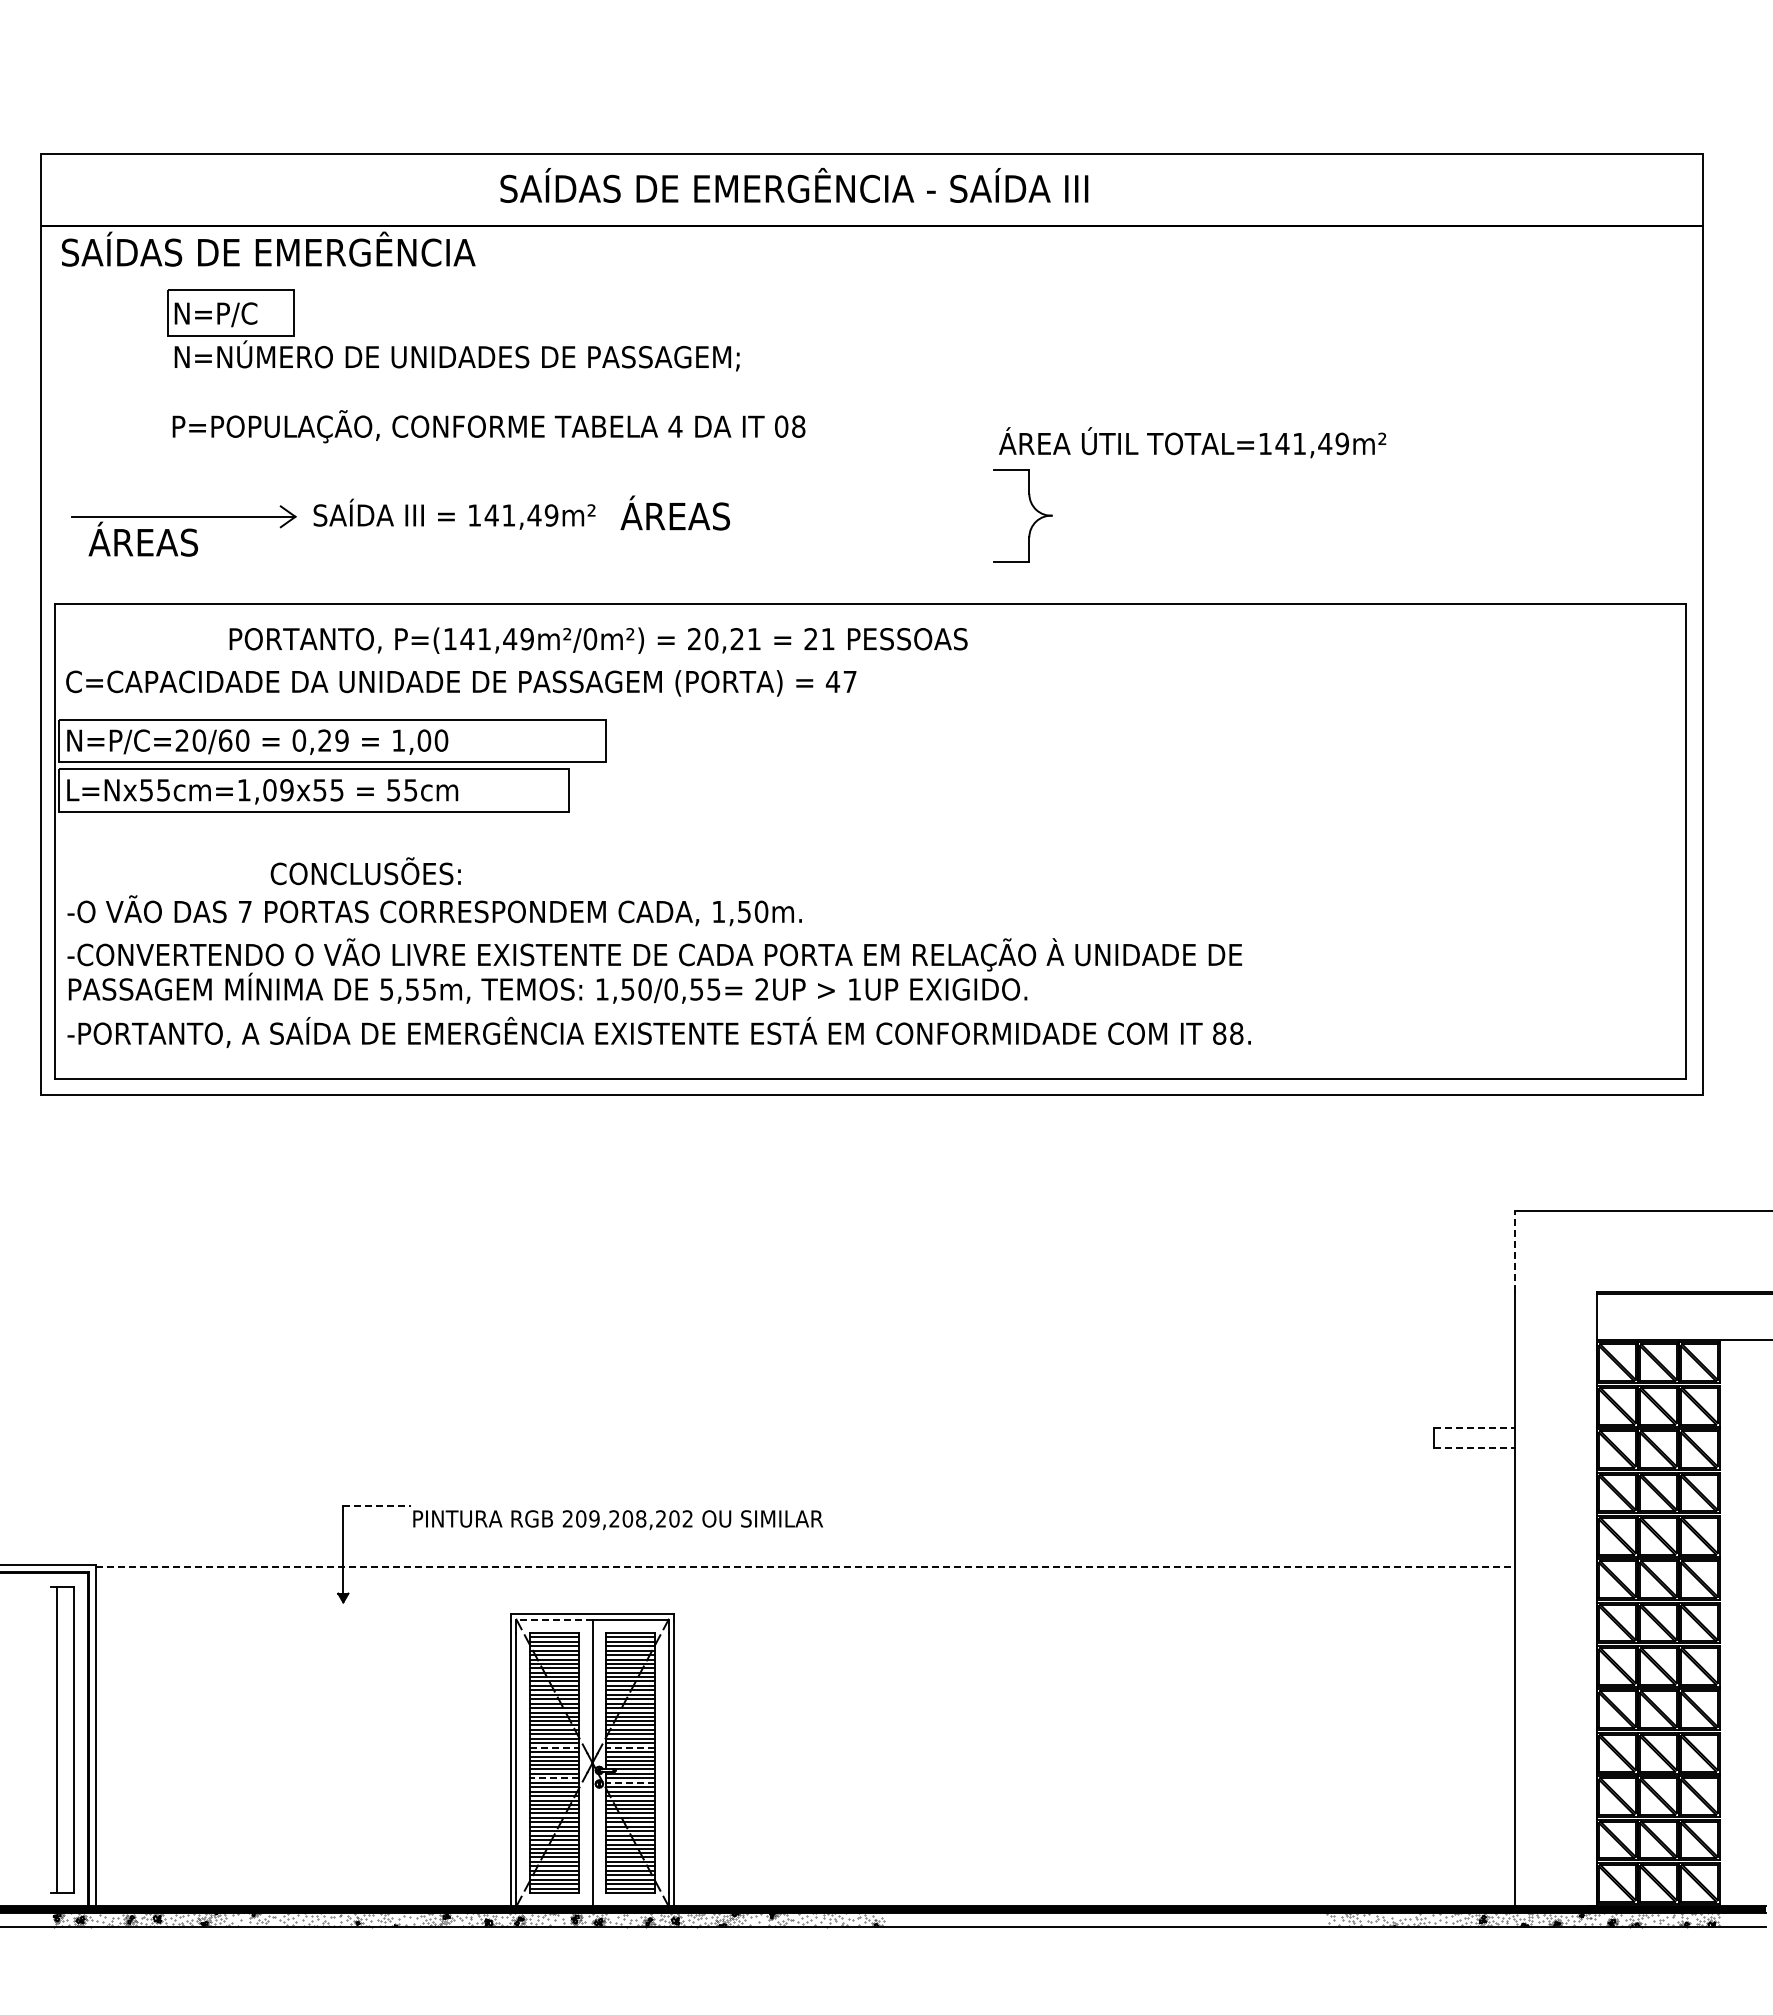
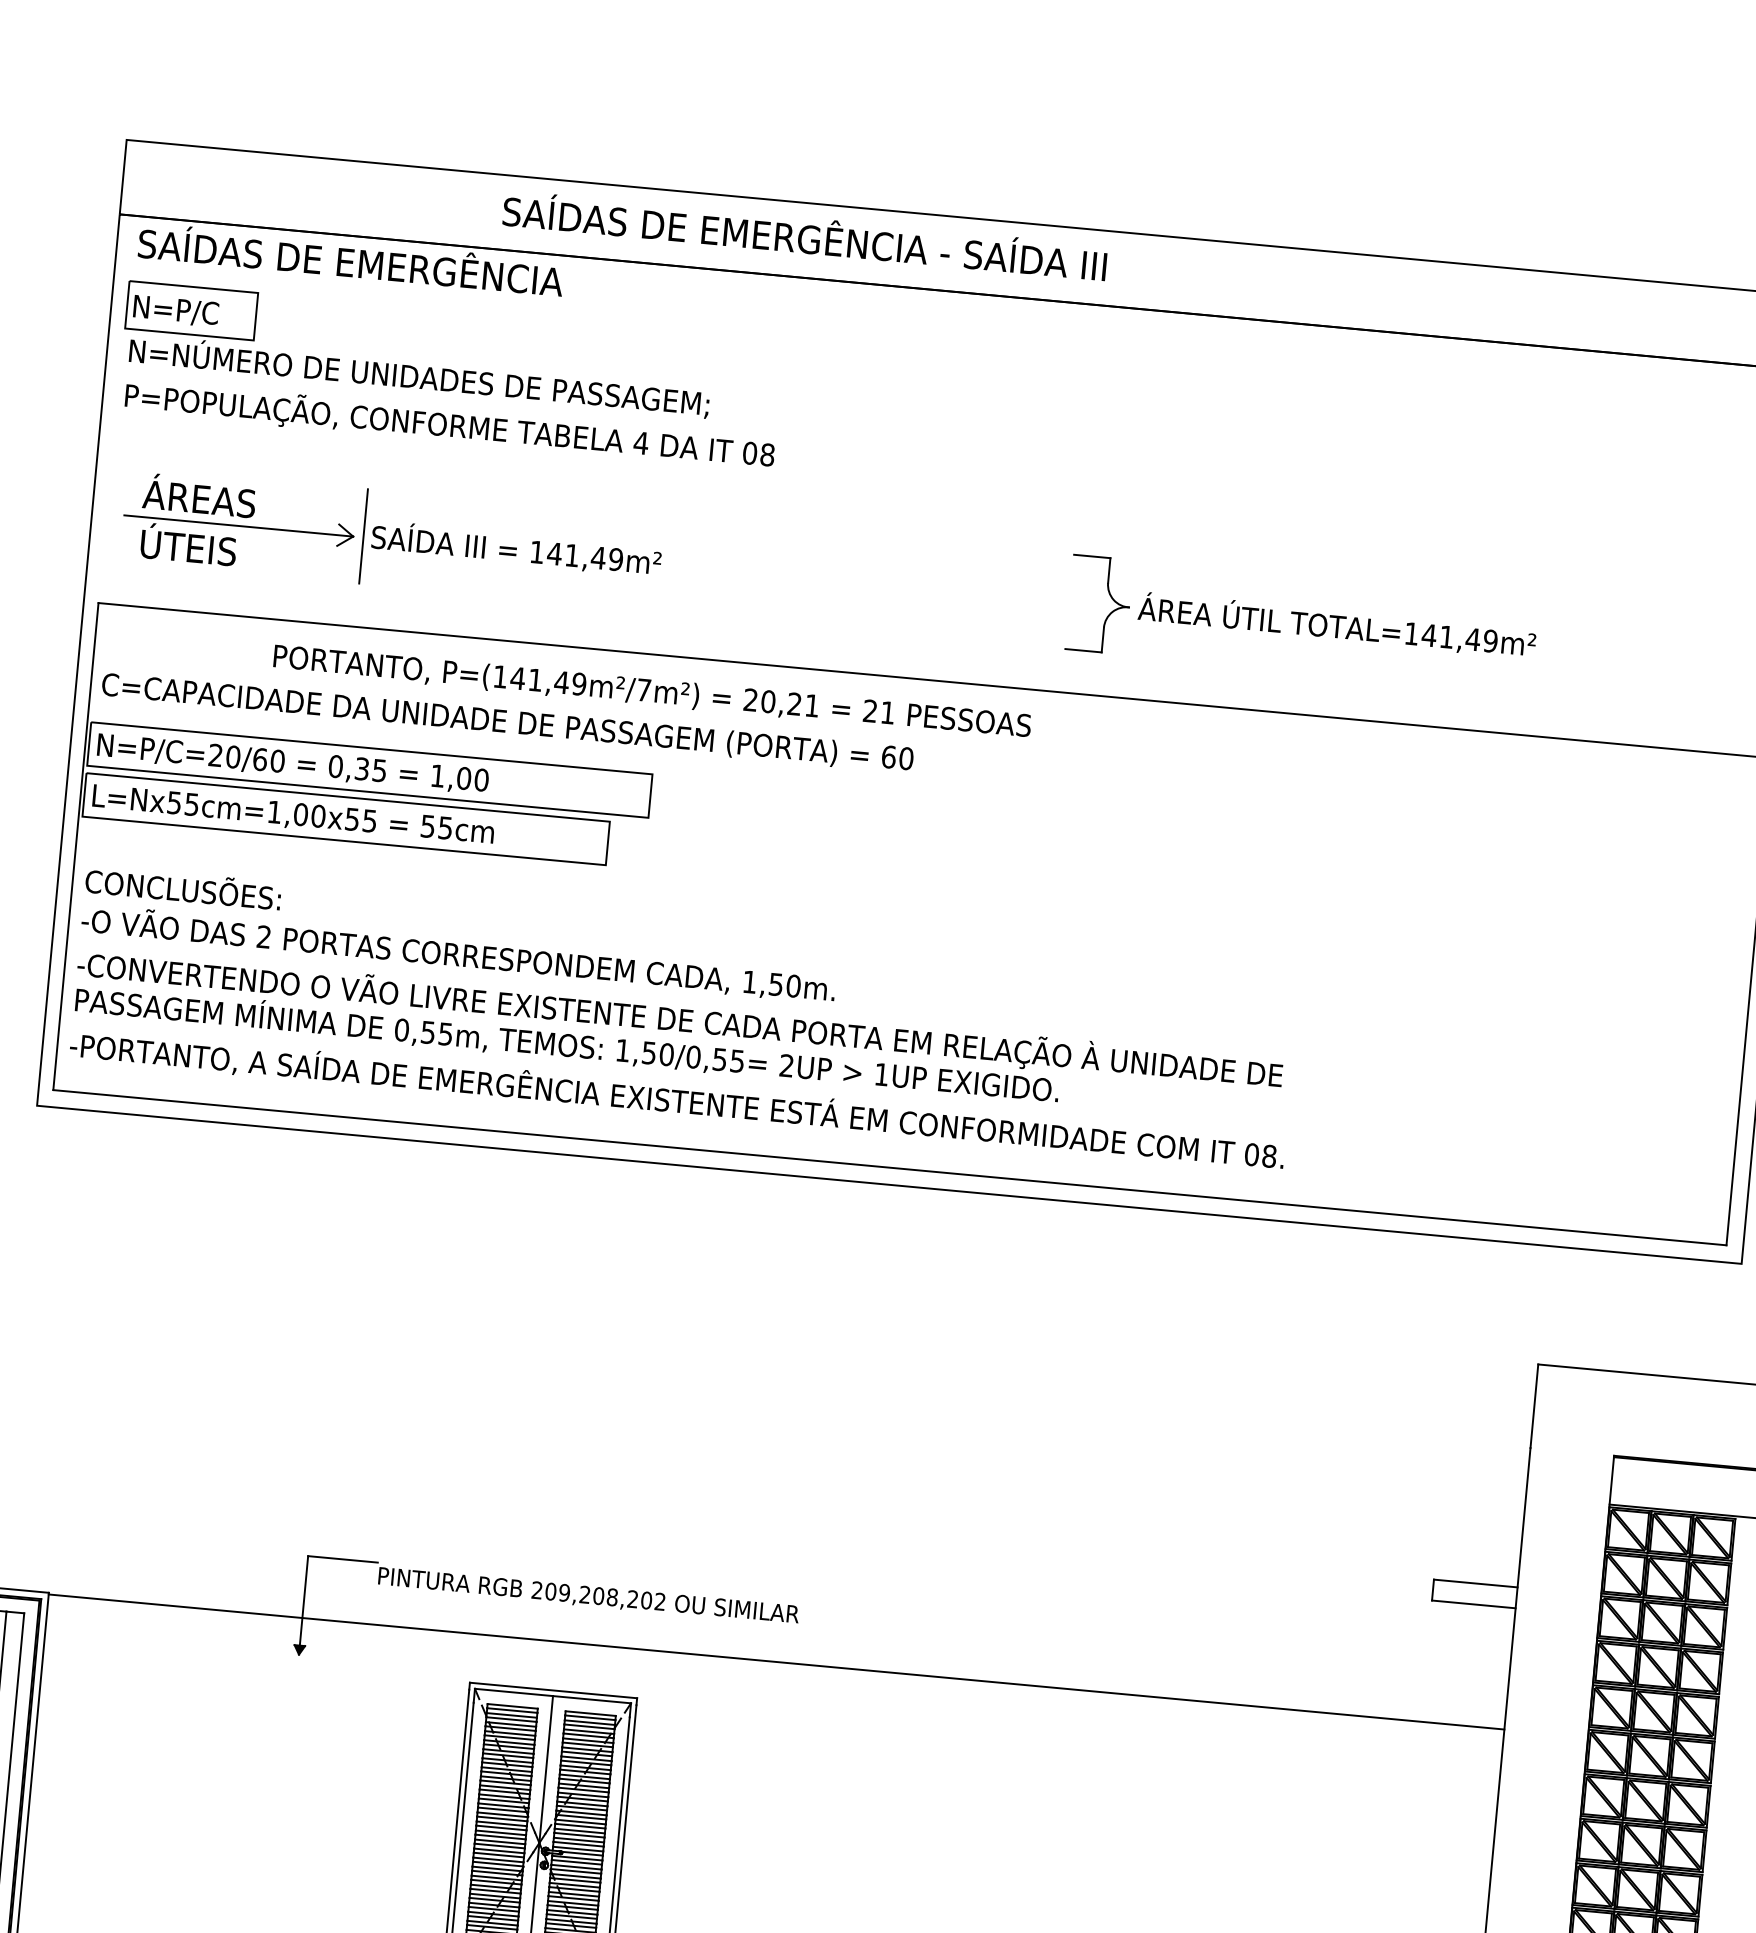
text: (794, 185) -> (805, 235), moved
part: (448, 346) -> (411, 365), moved
text: (488, 426) -> (449, 425), moved
text: (1192, 442) -> (1337, 625), moved
text: (674, 512) -> (198, 495), moved
line: (305, 515) -> (363, 536), added
text: (143, 538) -> (195, 544), ÁREAS -> ÚTEIS
text: (590, 639) -> (644, 690), P=(141,49m²/0m²) -> P=(141,49m²/7m²)
text: (840, 681) -> (896, 757), 47 -> 60
text: (333, 740) -> (370, 769), 0,29 -> 0,35
text: (286, 790) -> (317, 816), L=Nx55cm=1,09x55 -> L=Nx55cm=1,00x55
text: (365, 871) -> (183, 887), moved
text: (244, 911) -> (263, 936), 7 -> 2
text: (386, 989) -> (401, 1030), 5,55m, -> 0,55m,
text: (1219, 1033) -> (1251, 1154), 88. -> 08.
line: (1515, 1251) -> (1534, 1406), dashed -> solid
line: (1474, 1428) -> (1475, 1583), dashed -> solid
line: (1474, 1448) -> (1473, 1604), dashed -> solid
line: (377, 1506) -> (343, 1559), dashed -> solid
line: (805, 1566) -> (776, 1661), dashed -> solid
line: (554, 1619) -> (513, 1692), dashed -> solid
line: (555, 1747) -> (502, 1823), dashed -> solid
line: (630, 1747) -> (579, 1830), dashed -> solid
line: (554, 1778) -> (498, 1855), dashed -> solid
line: (630, 1782) -> (576, 1866), dashed -> solid

